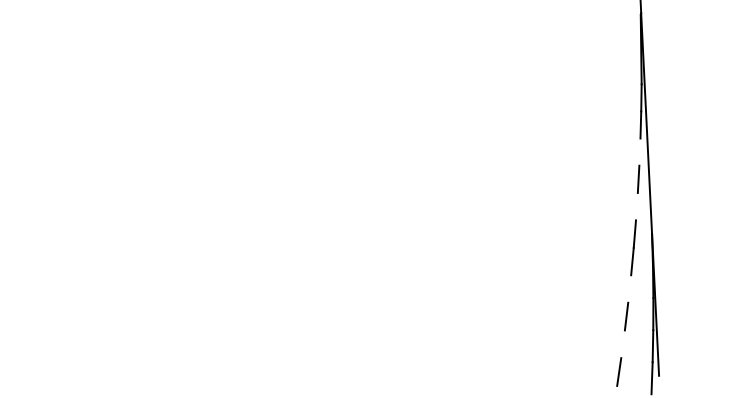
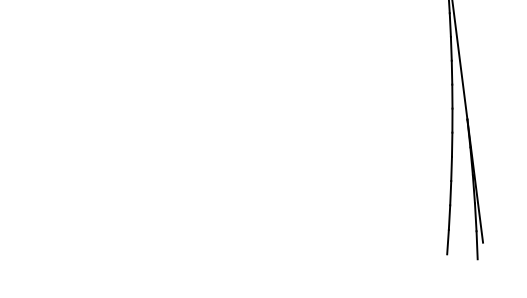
line: (639, 151) -> (450, 48), added
line: (636, 206) -> (452, 96), added
line: (629, 288) -> (451, 168), added
line: (622, 344) -> (449, 217), added

